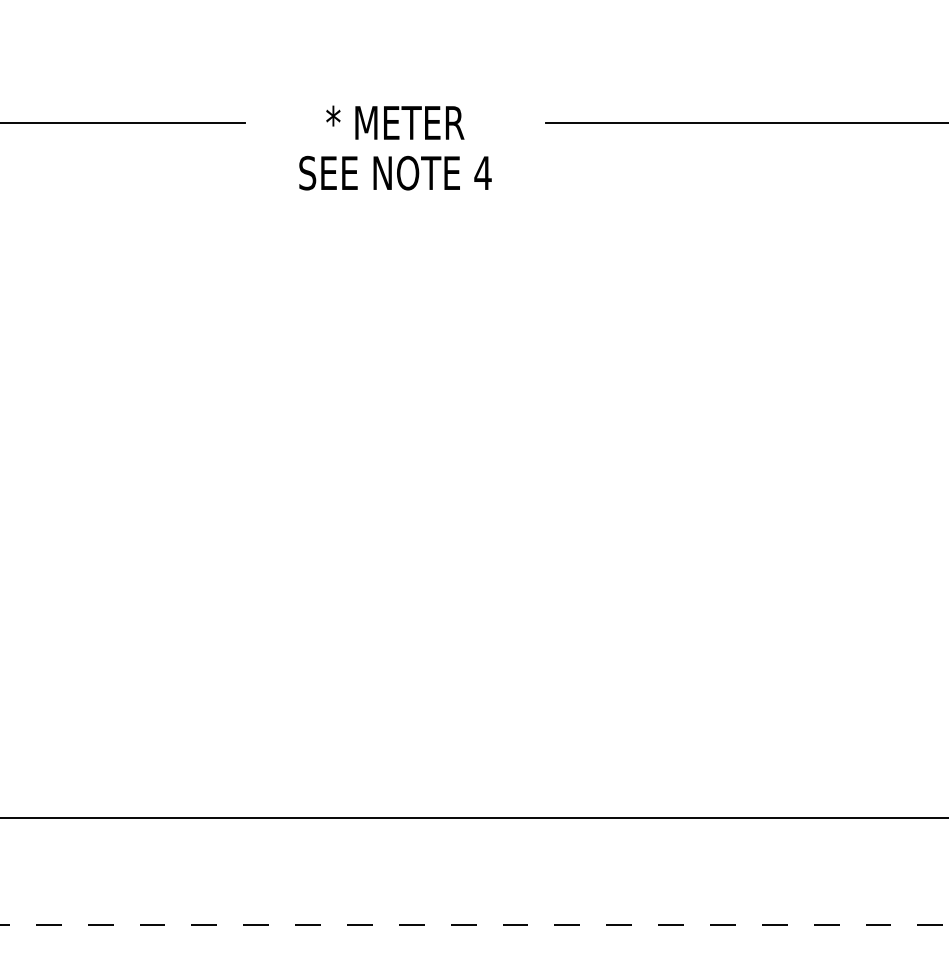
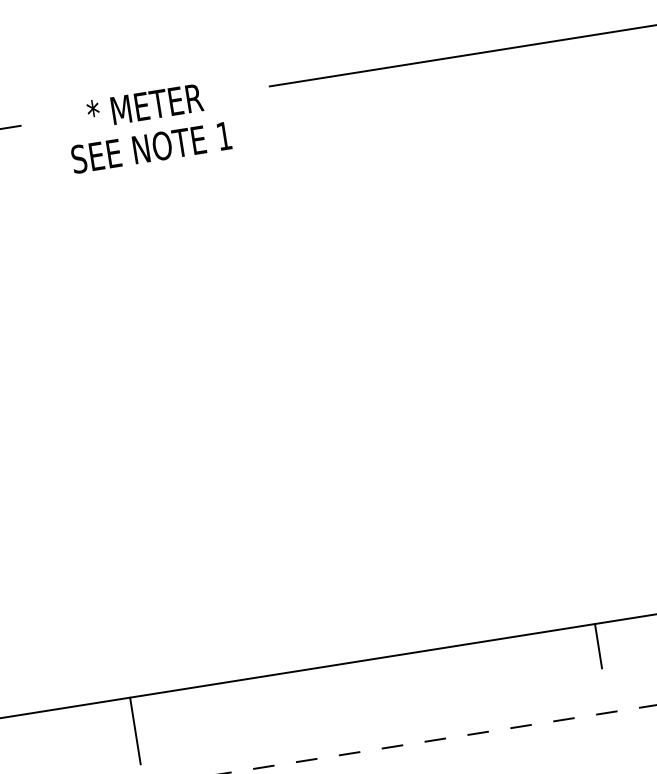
text: (482, 172) -> (223, 135), 4 -> 1
line: (829, 844) -> (598, 645), added
line: (267, 858) -> (135, 731), added

